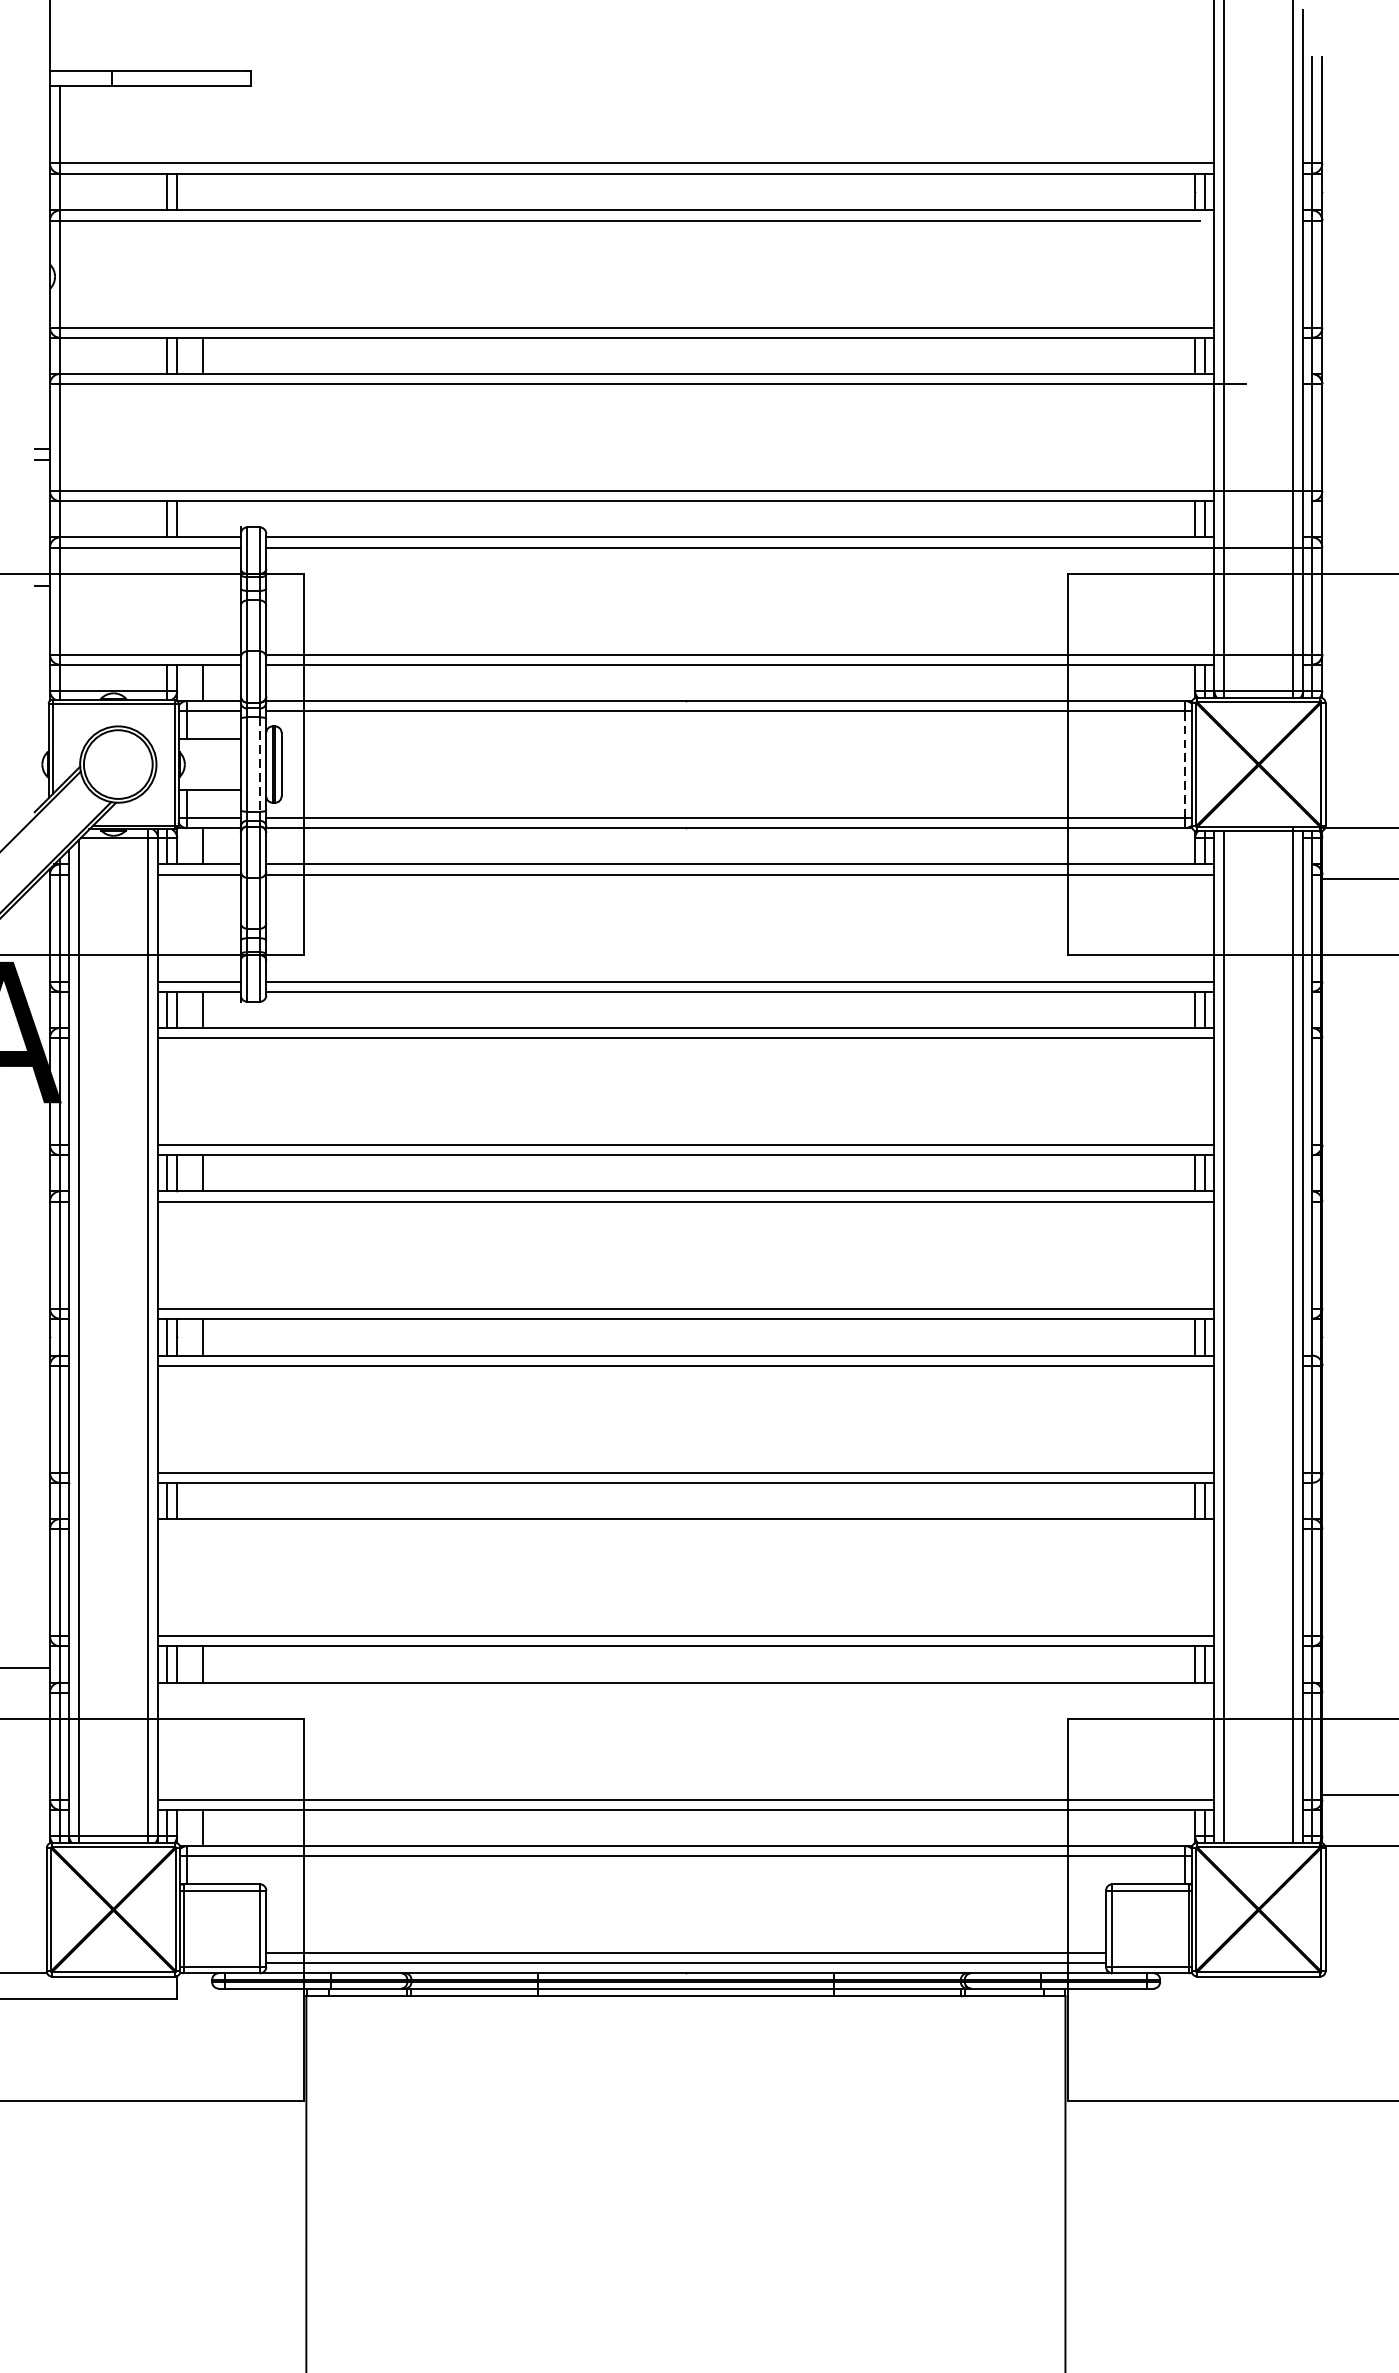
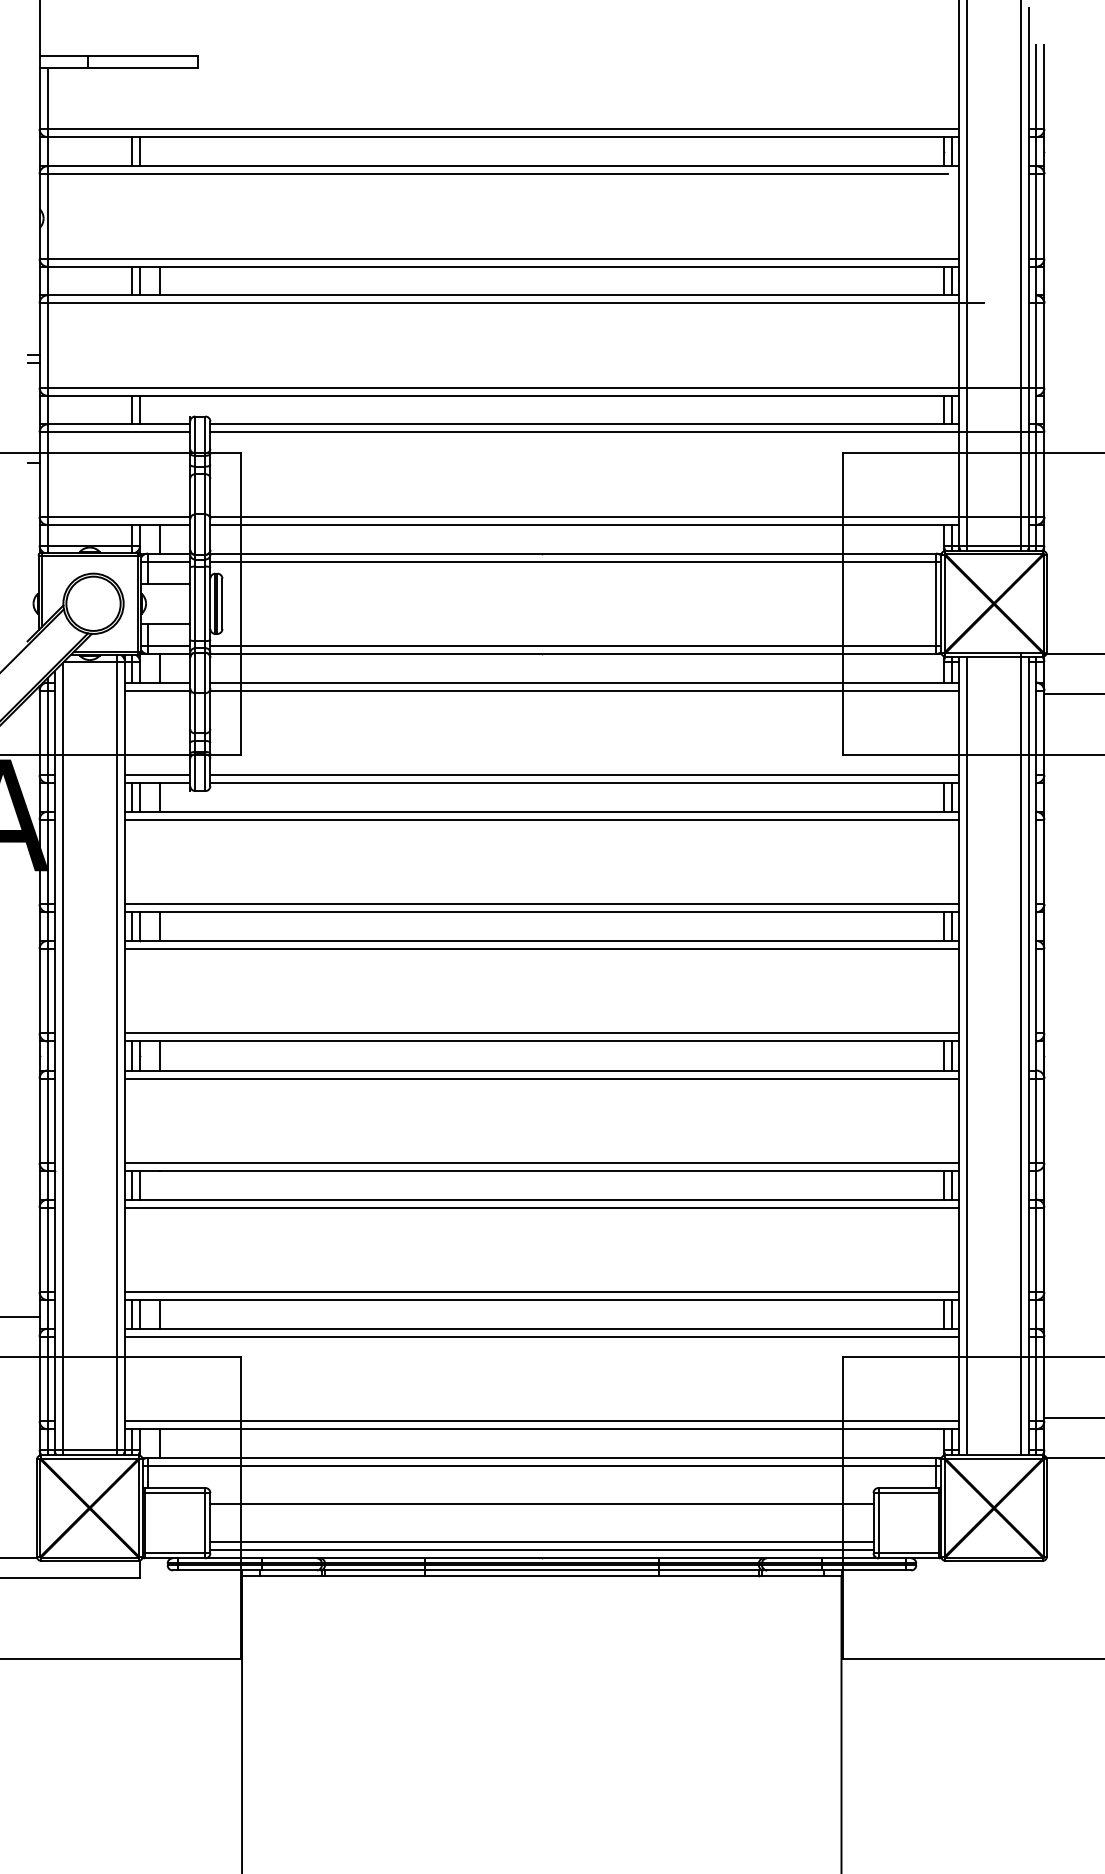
line: (1184, 764) -> (935, 603), dashed -> solid
line: (260, 765) -> (205, 604), dashed -> solid
line: (685, 1529) -> (541, 1207), added
line: (685, 1692) -> (541, 1336), added
line: (685, 1905) -> (541, 1504), added

